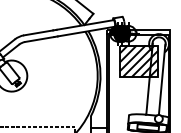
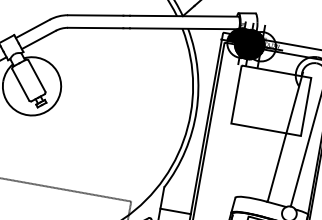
hatch: (138, 60) -> (271, 99), removed

